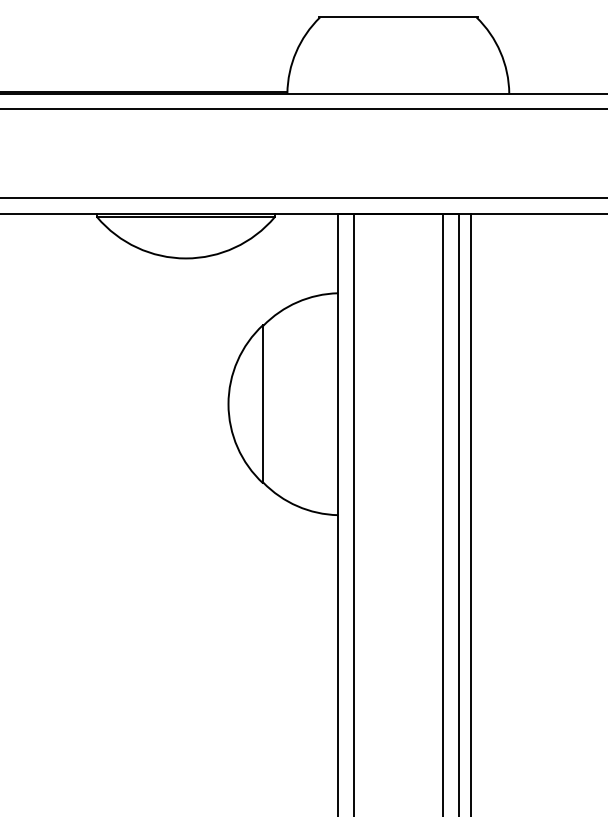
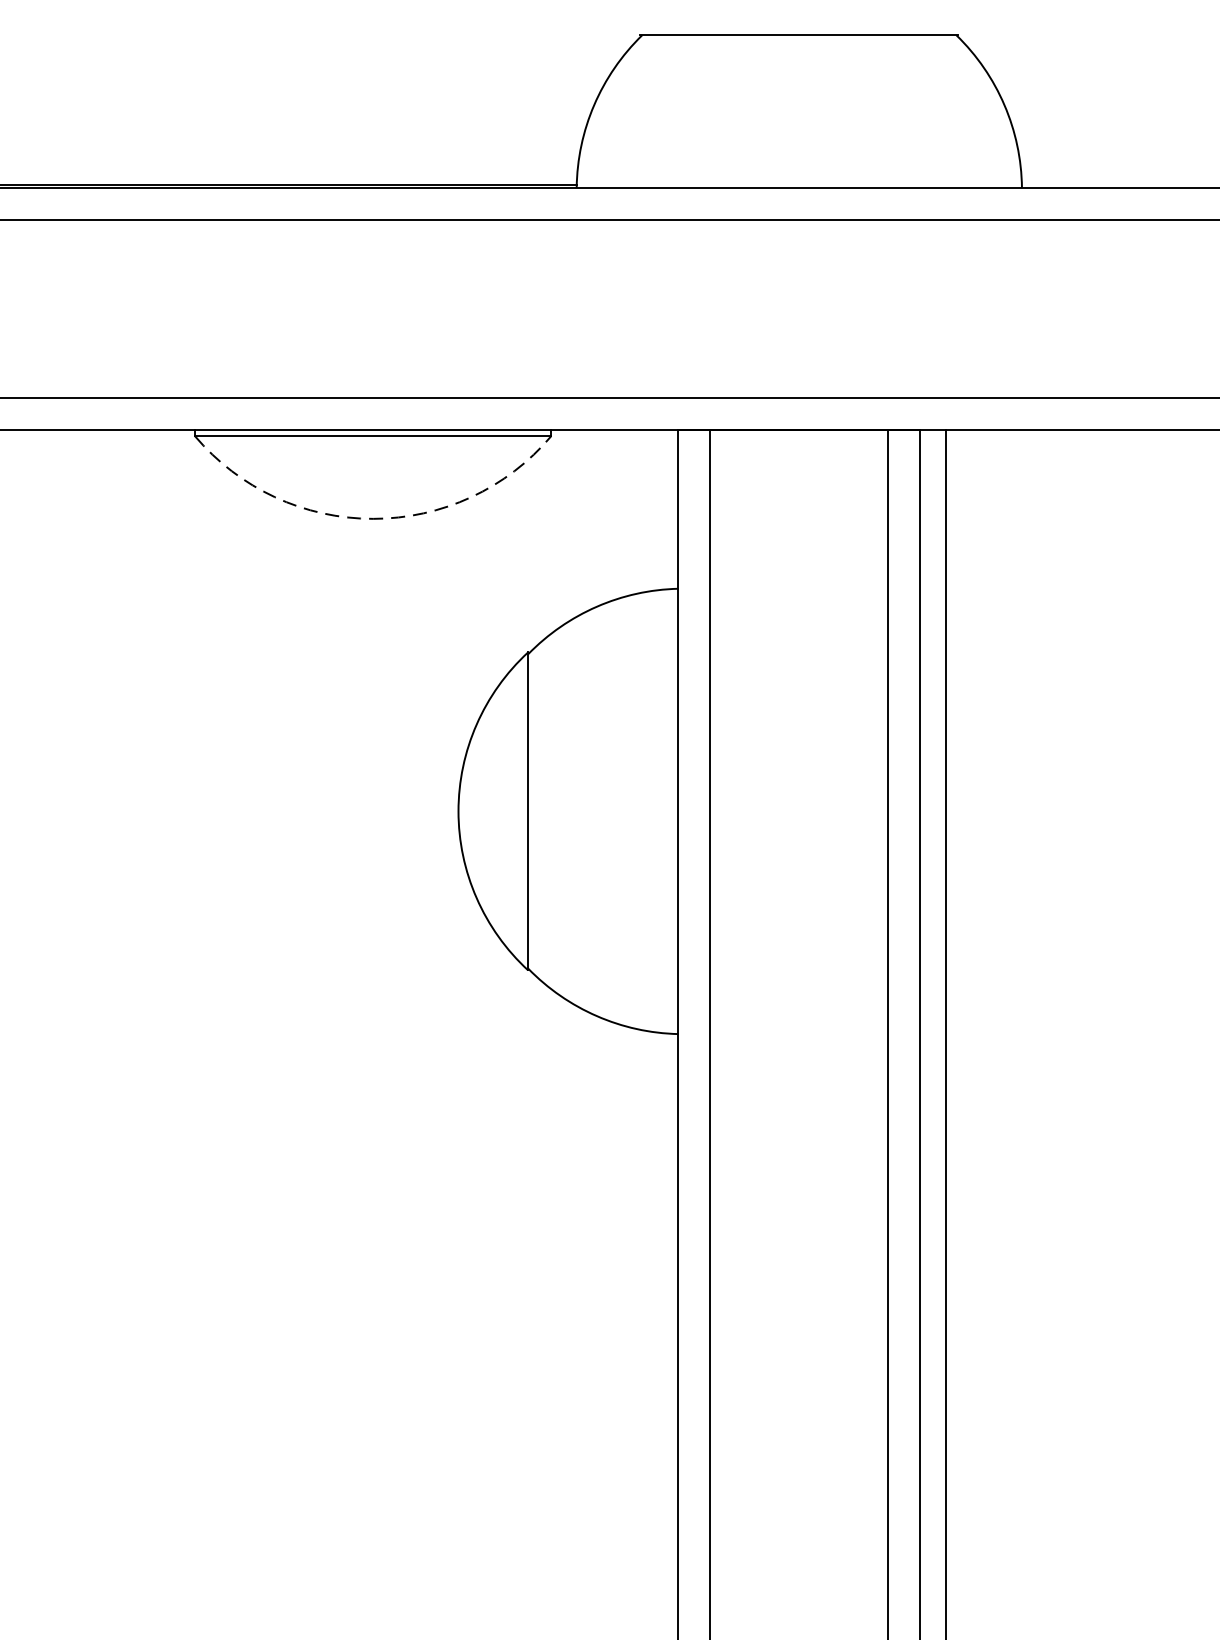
arc: (185, 258) -> (372, 518), solid -> dashed

